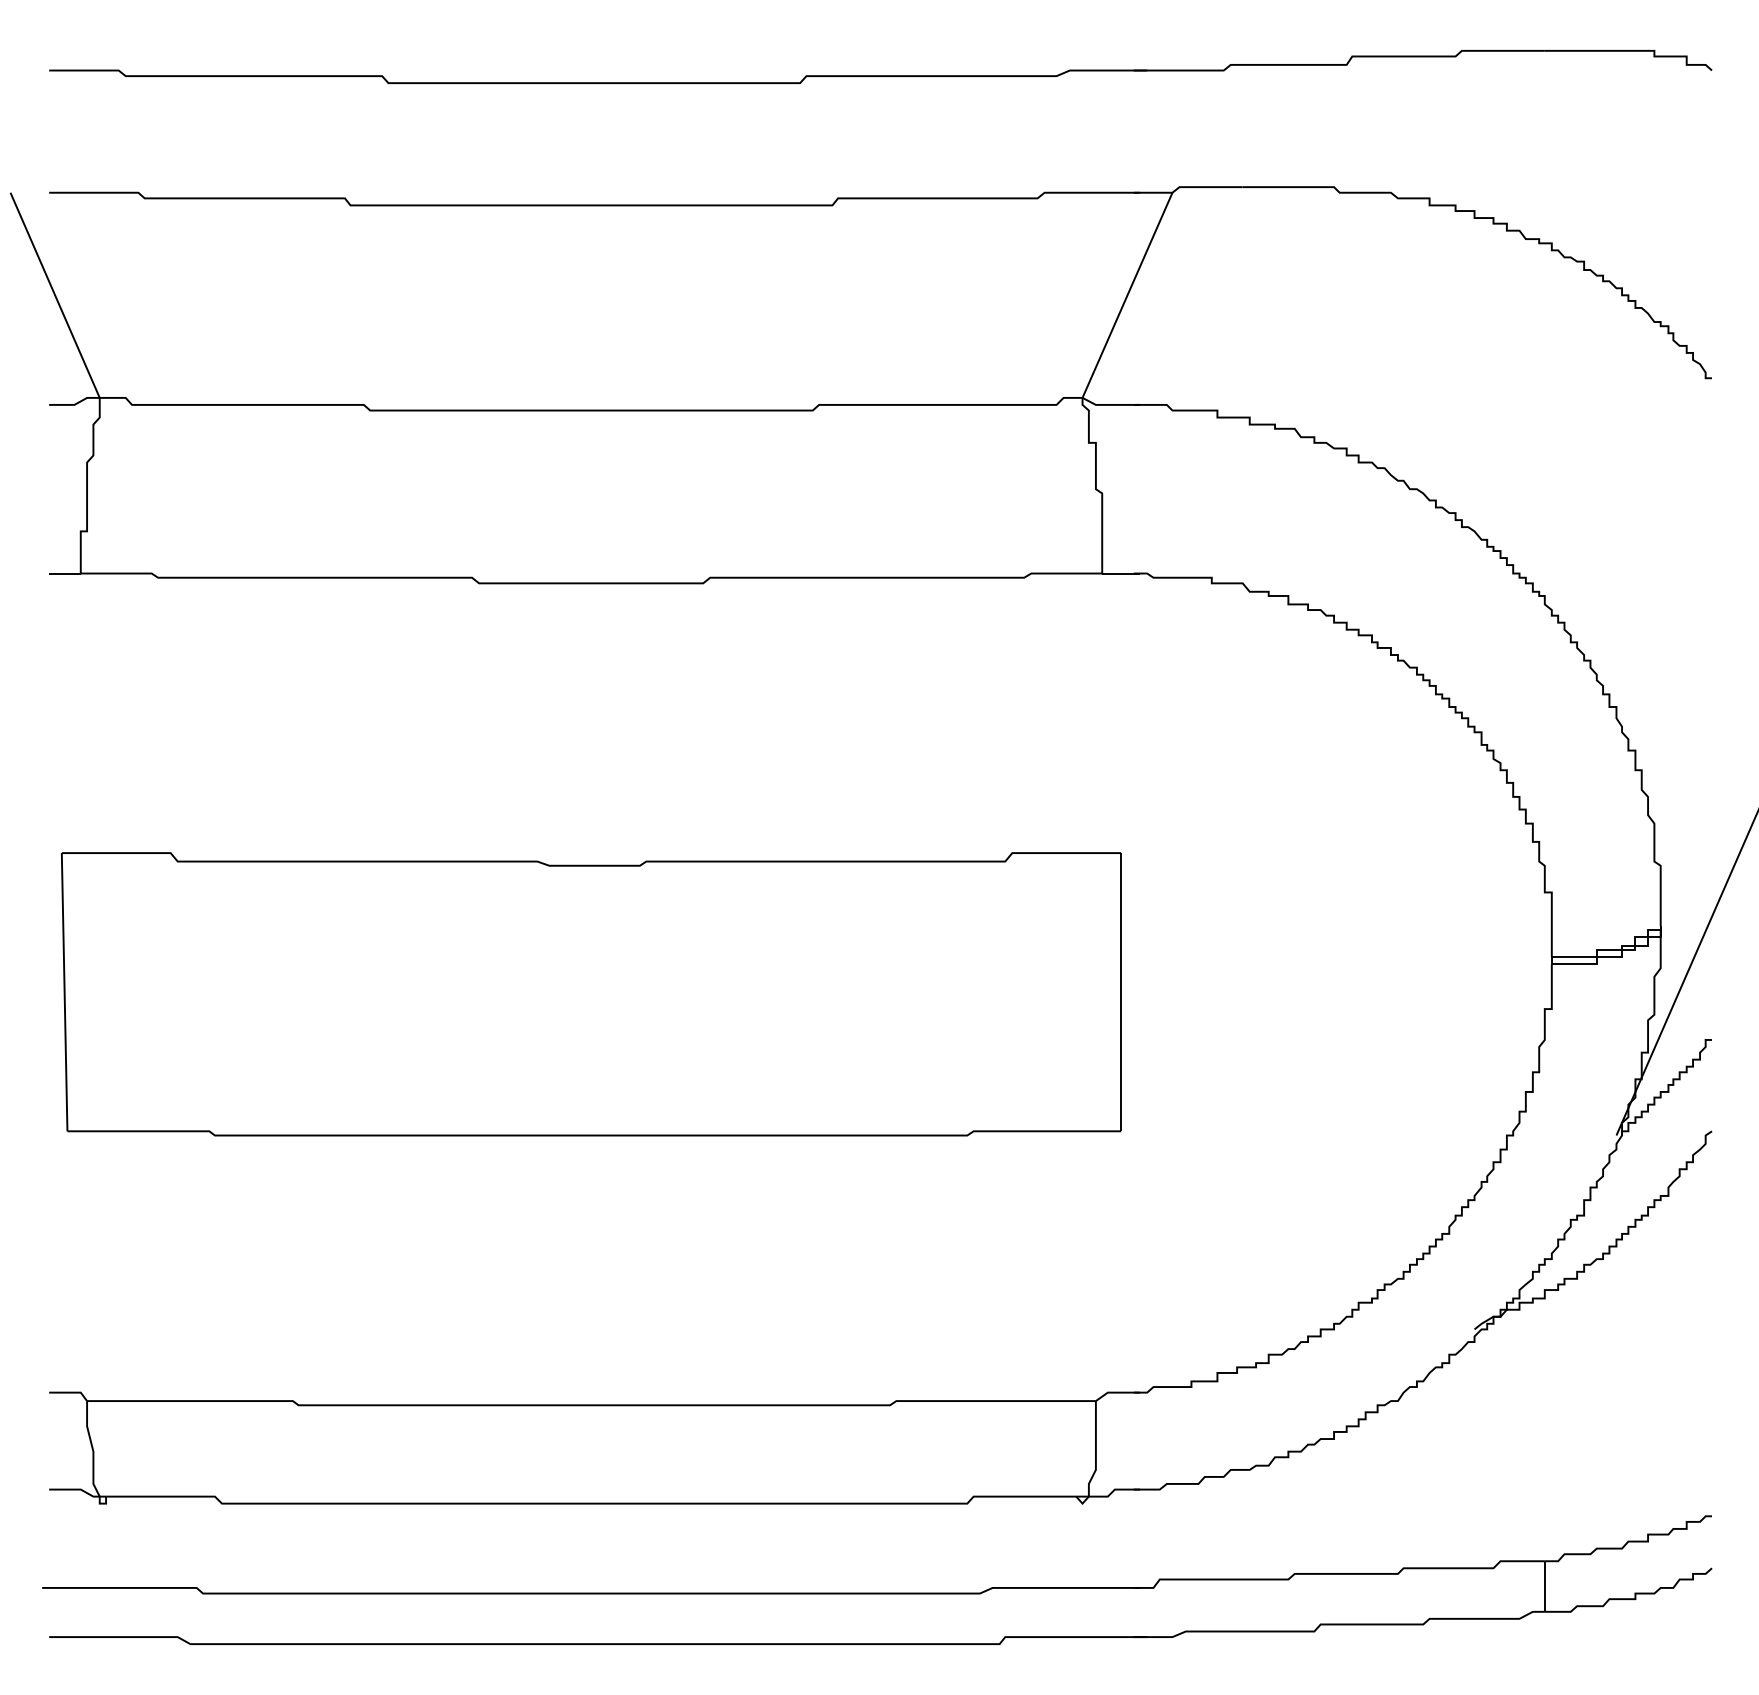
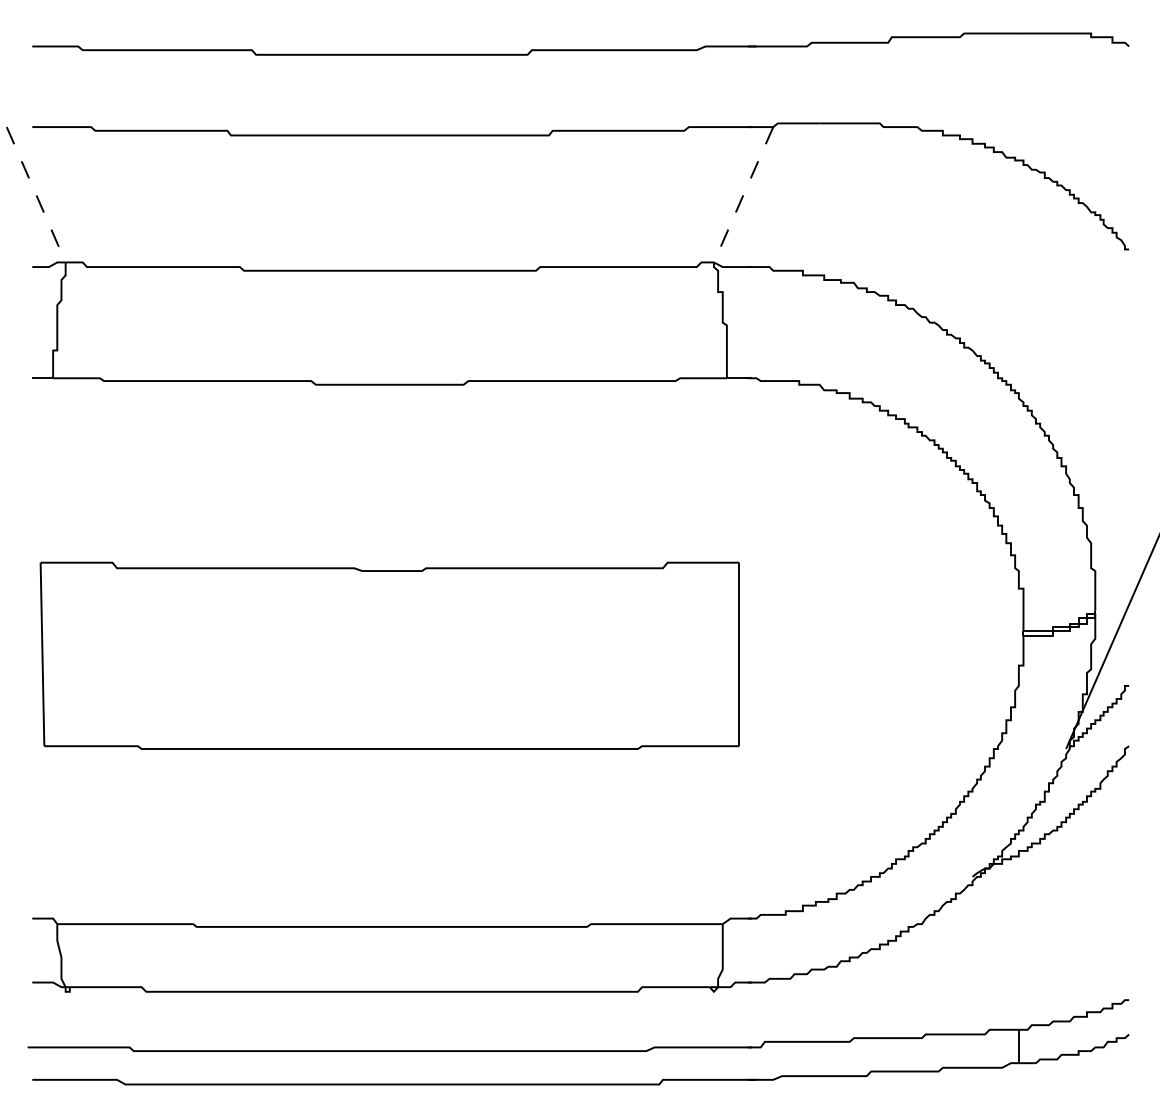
line: (55, 294) -> (36, 194), solid -> dashed
line: (1127, 294) -> (743, 194), solid -> dashed

